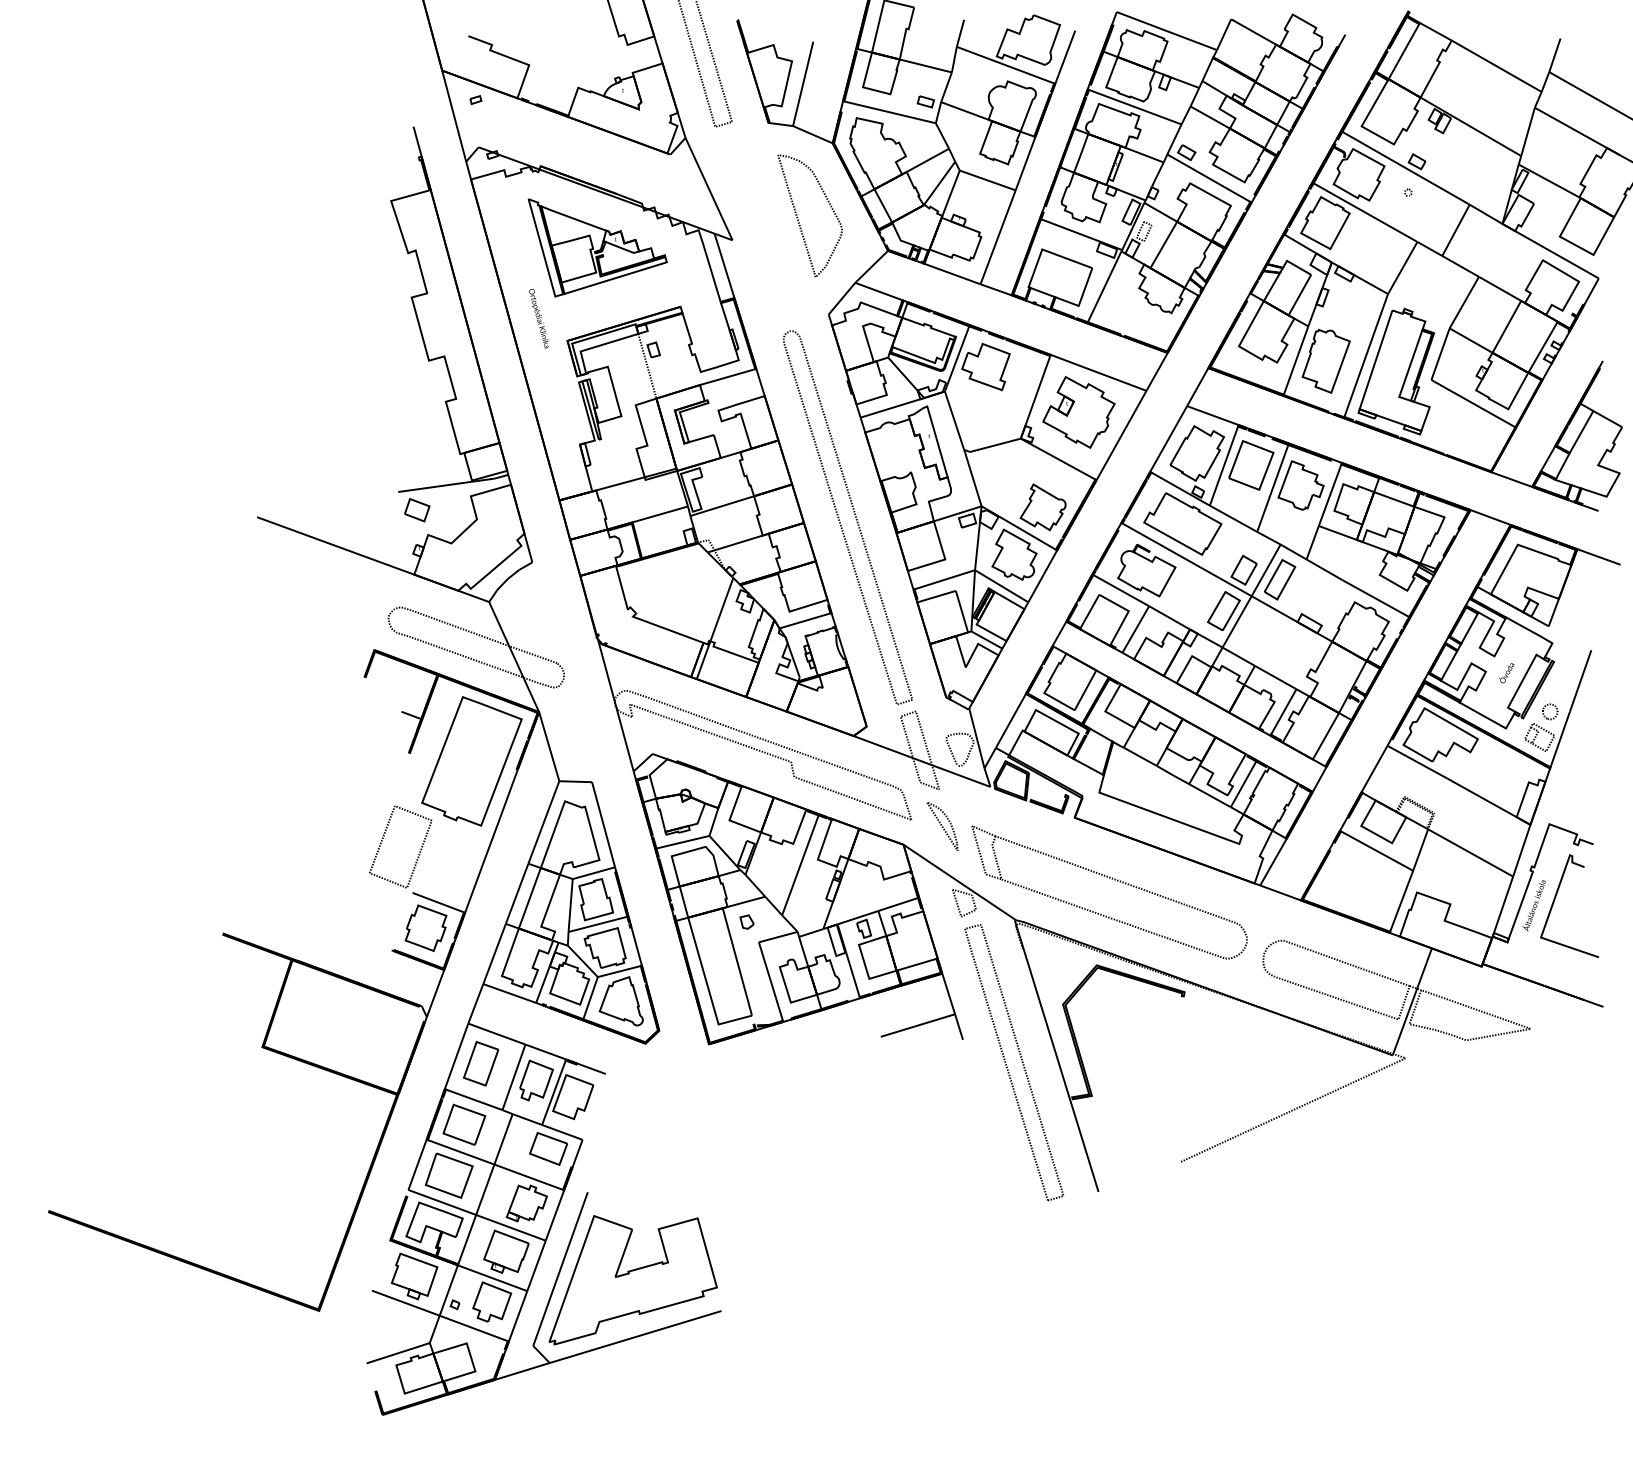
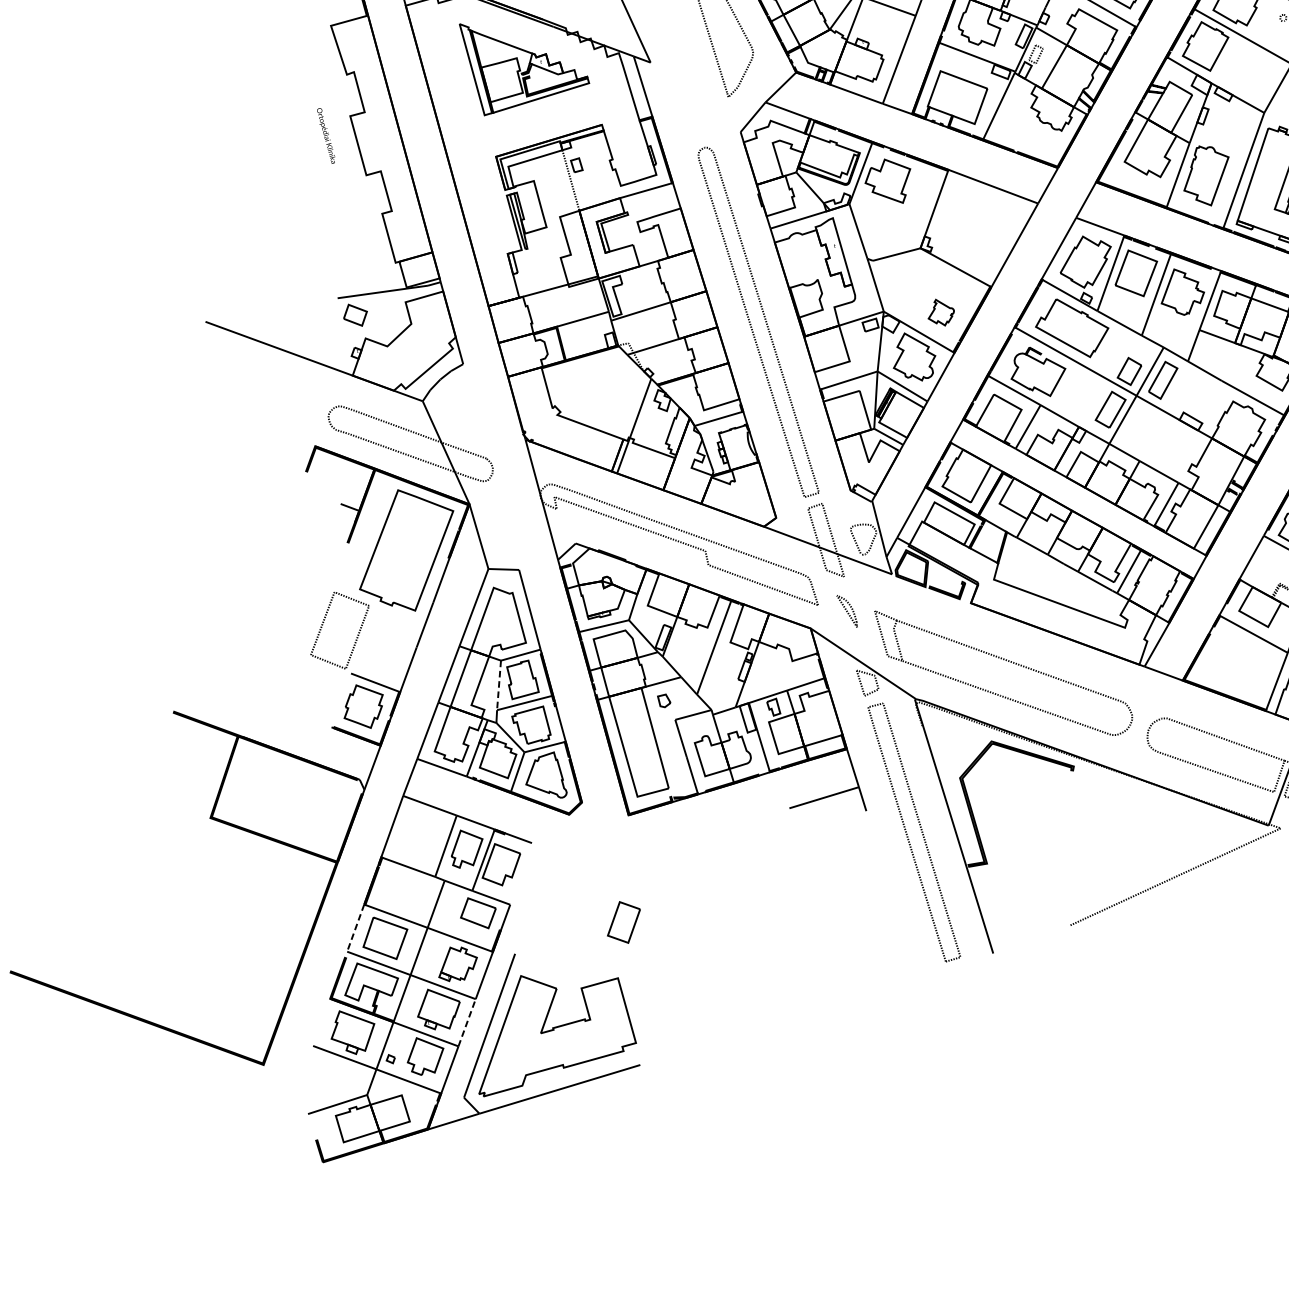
text: (538, 318) -> (325, 135), moved
part: (1078, 412) -> (974, 223), removed
part: (1042, 507) -> (940, 312), size x0.6
part: (942, 826) -> (847, 611), size x0.7
line: (570, 905) -> (498, 685), solid -> dashed
part: (481, 1063) -> (624, 922), moved
part: (464, 1124) -> (399, 890), removed
line: (417, 1164) -> (355, 927), solid -> dashed
line: (536, 1265) -> (467, 1022), solid -> dashed

